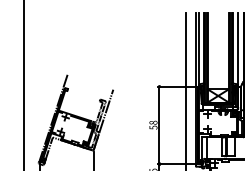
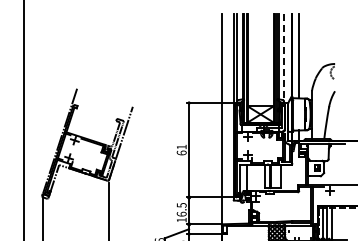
line: (237, 49) -> (284, 57), solid -> dashed
text: (153, 124) -> (181, 149), 58 -> 61

